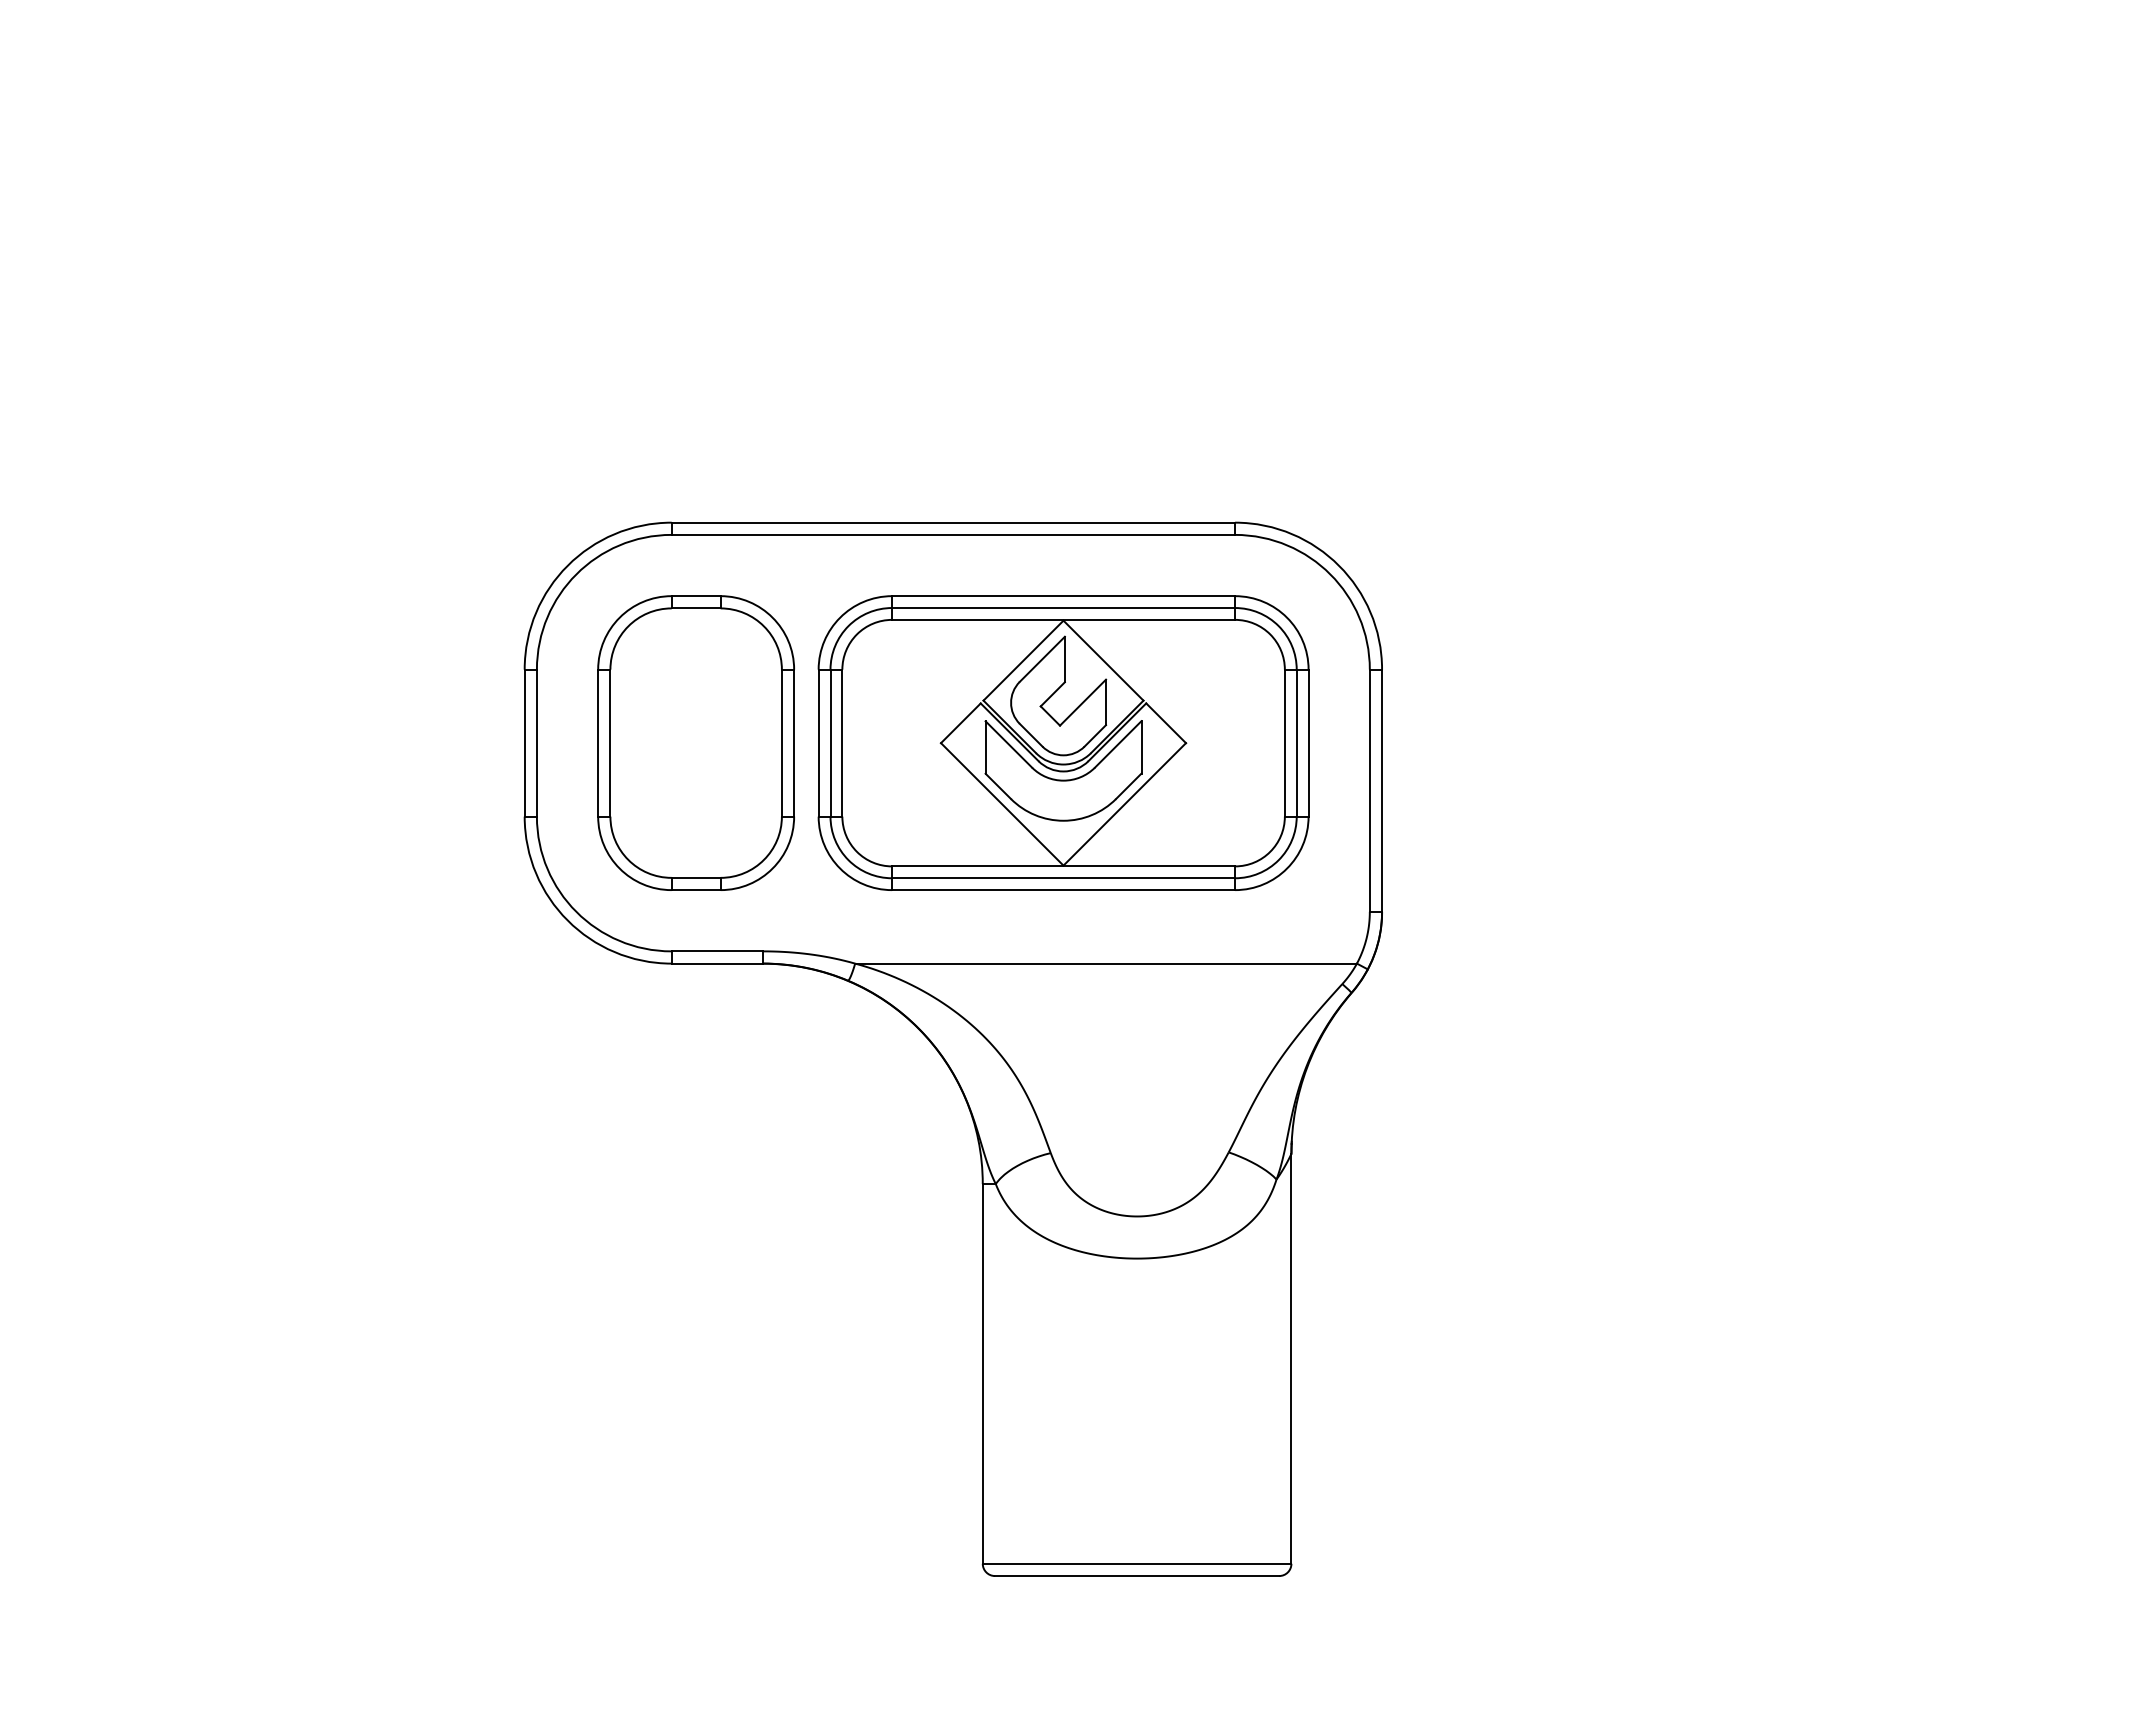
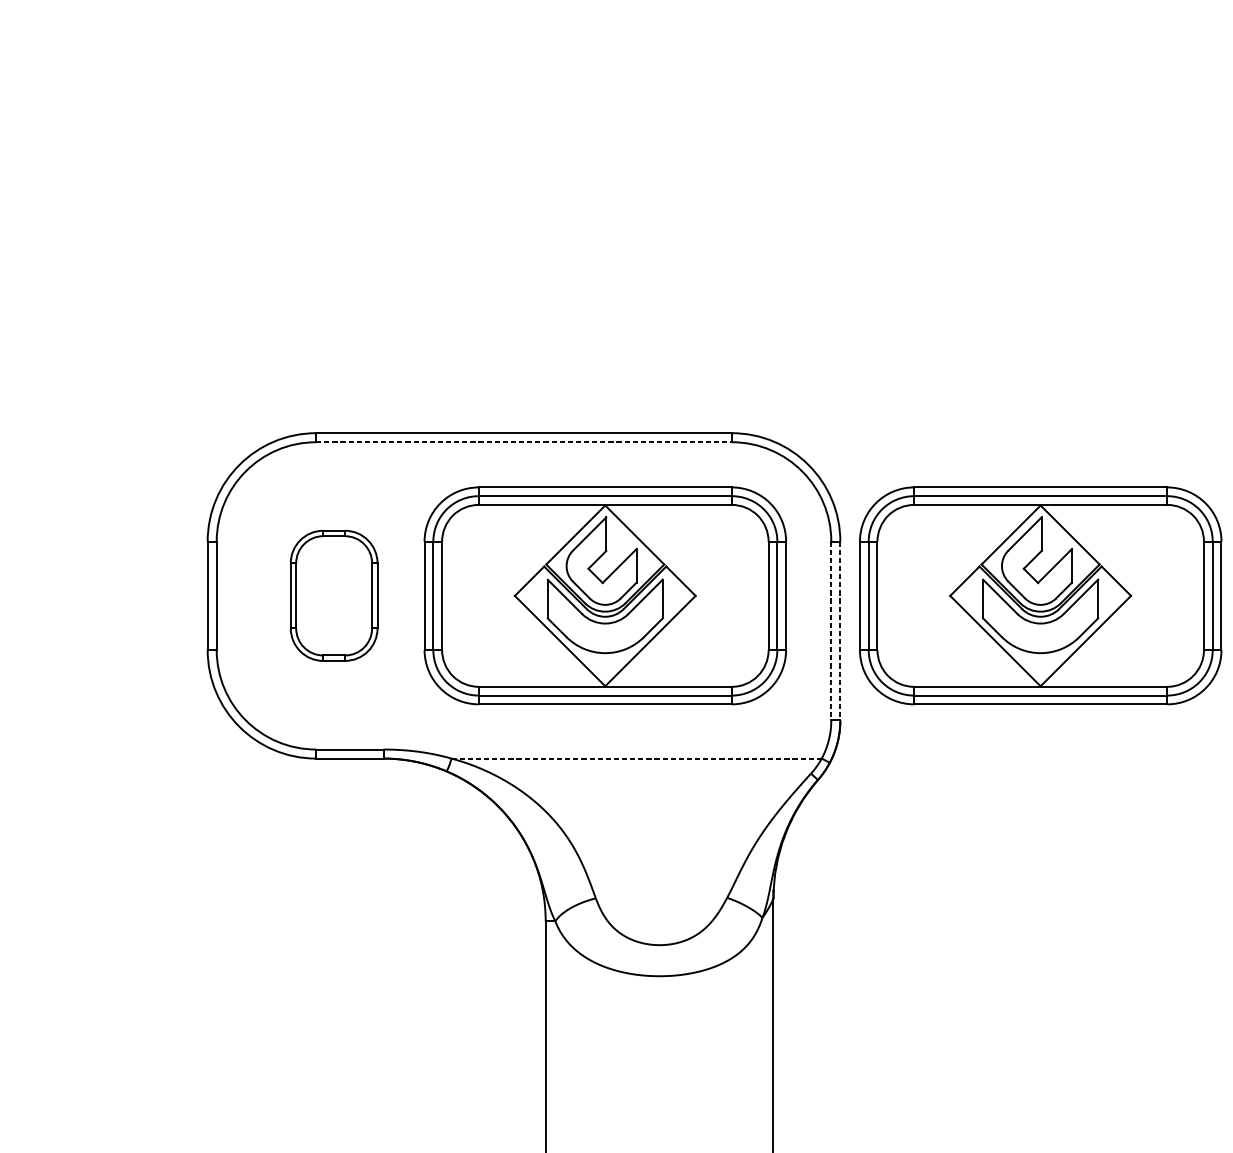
line: (953, 534) -> (524, 441), solid -> dashed
part: (695, 742) -> (333, 595), size x0.6
part: (1653, 742) -> (1040, 595), added
line: (1369, 791) -> (831, 631), solid -> dashed
line: (1382, 791) -> (840, 631), solid -> dashed
line: (1106, 963) -> (636, 758), solid -> dashed

